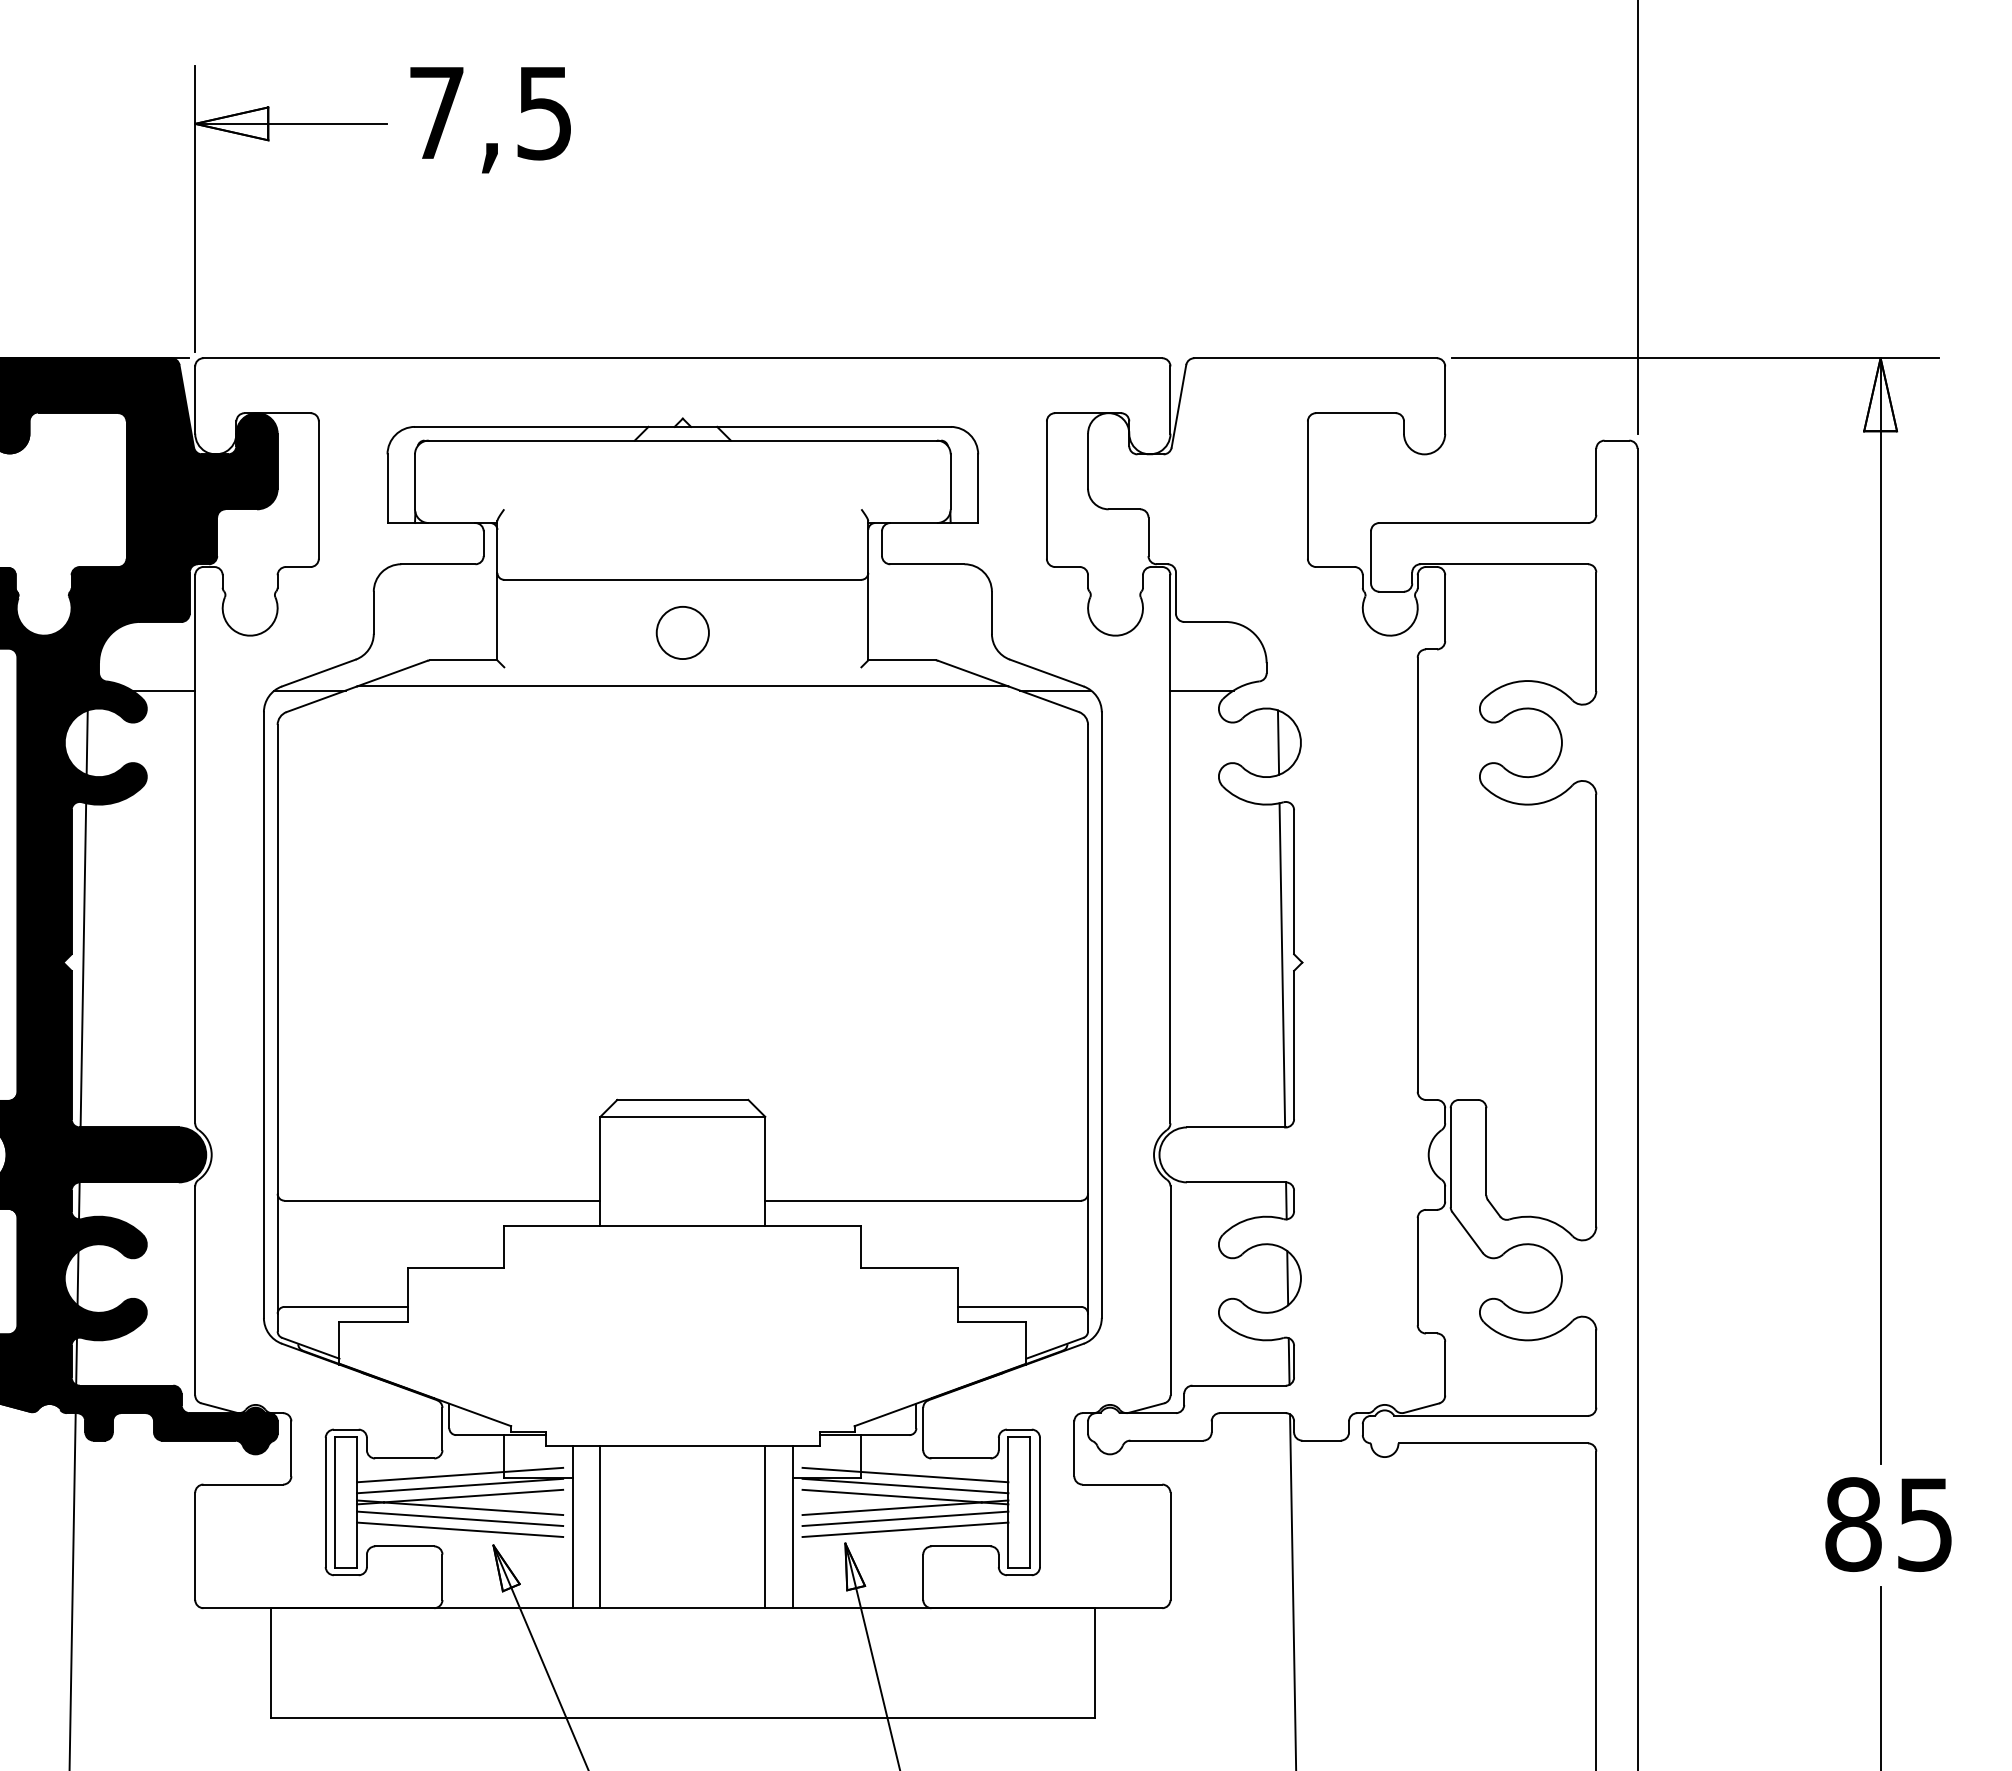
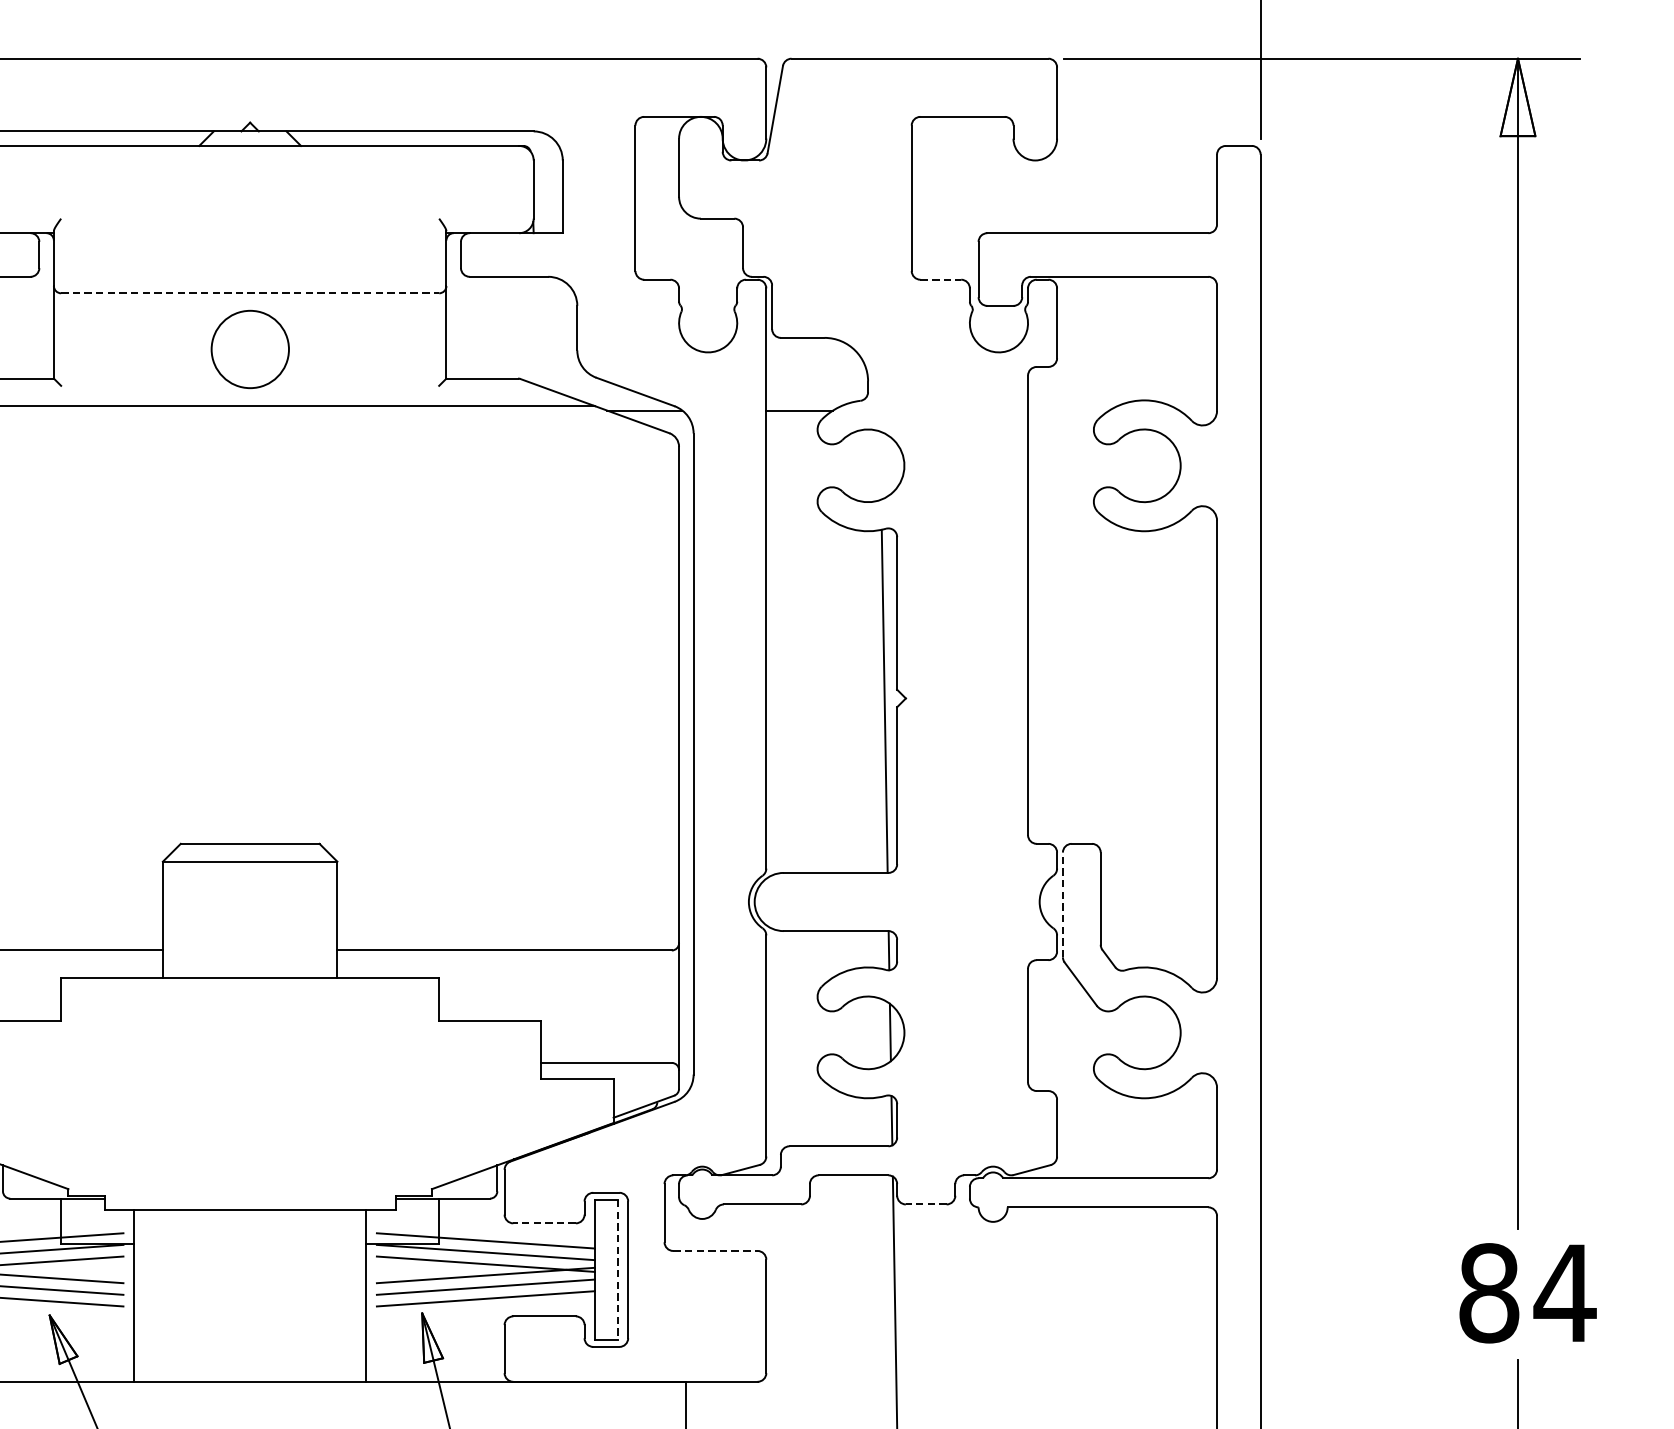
line: (1335, 567) -> (940, 280), solid -> dashed
line: (682, 579) -> (249, 292), solid -> dashed
circle: (682, 632) -> (249, 349), size x1.4
line: (1278, 742) -> (880, 465), removed
line: (1450, 1157) -> (1062, 904), solid -> dashed
line: (1321, 1440) -> (926, 1204), solid -> dashed
line: (961, 1458) -> (545, 1223), solid -> dashed
line: (1122, 1484) -> (715, 1250), solid -> dashed
line: (1030, 1502) -> (618, 1269), solid -> dashed
text: (1925, 1524) -> (1565, 1293), 85 -> 84
line: (600, 1527) -> (162, 1296), removed
line: (765, 1527) -> (337, 1296), removed

